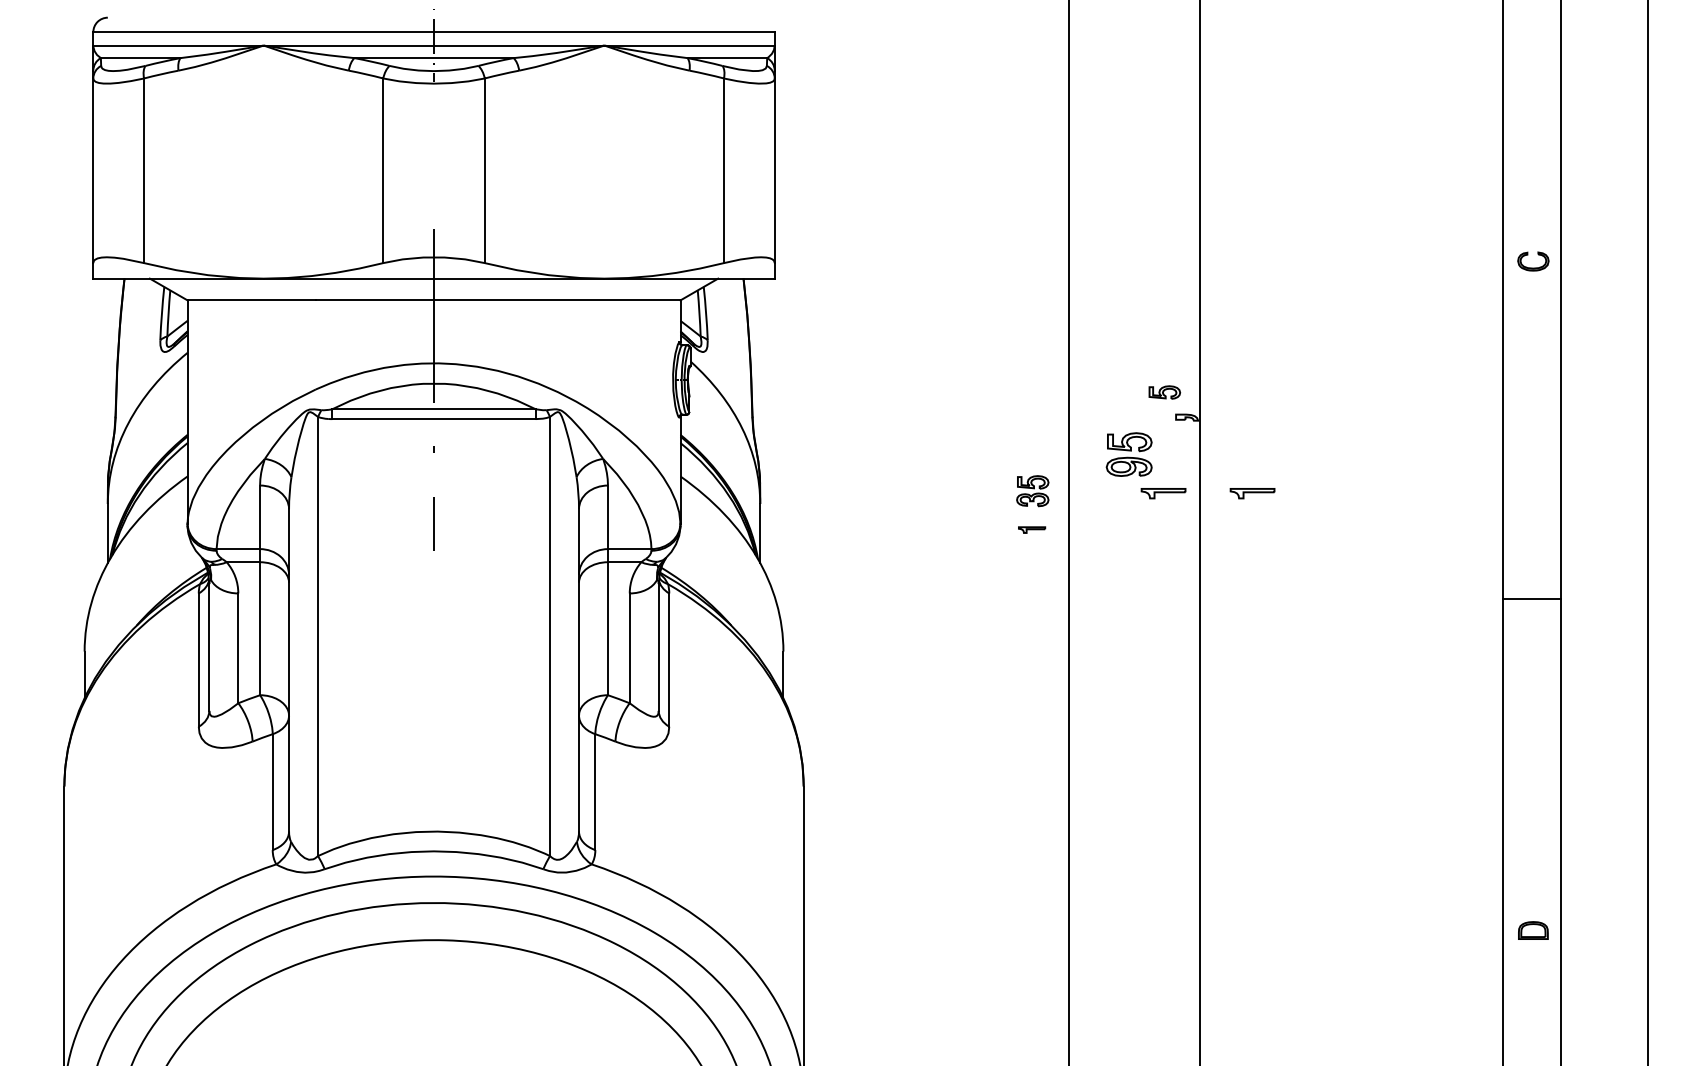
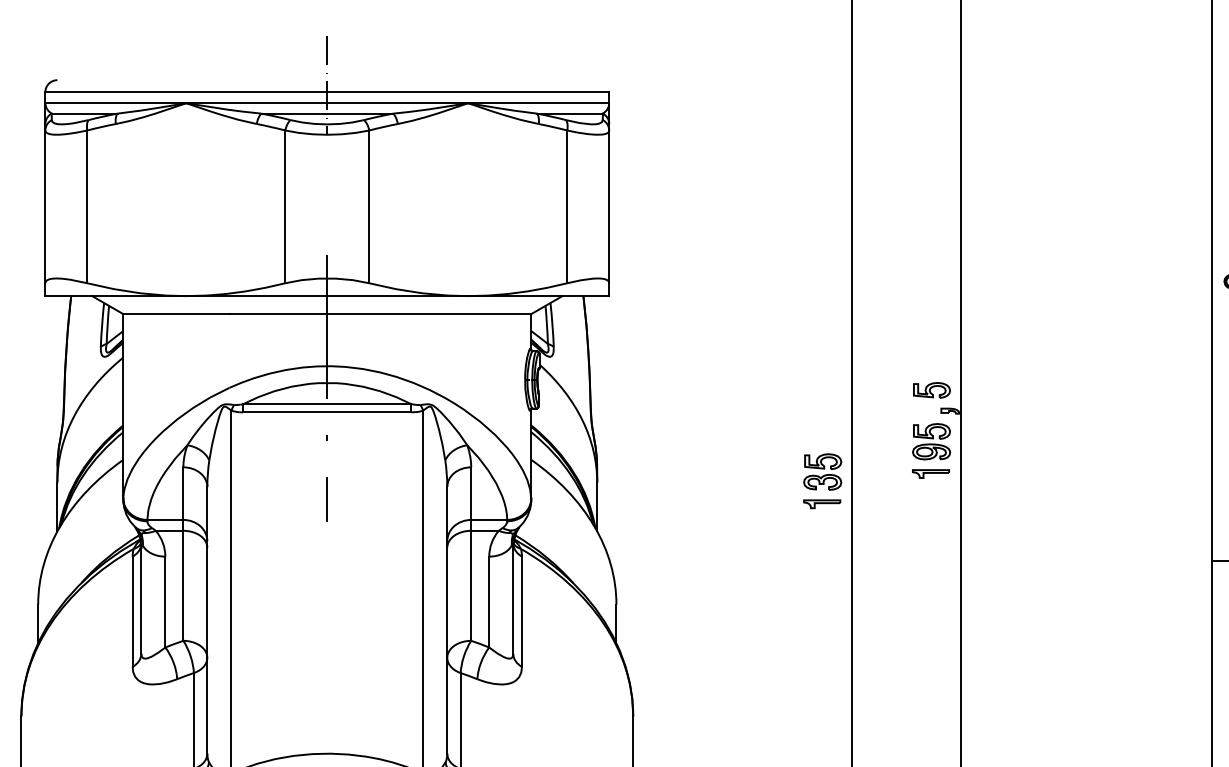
part: (1164, 392) -> (931, 390), size x1.43
part: (1128, 454) -> (930, 441), moved
part: (1032, 490) -> (822, 471), size x1.43
part: (1252, 493) -> (1004, 473), removed
part: (1031, 529) -> (821, 503), size x1.67

